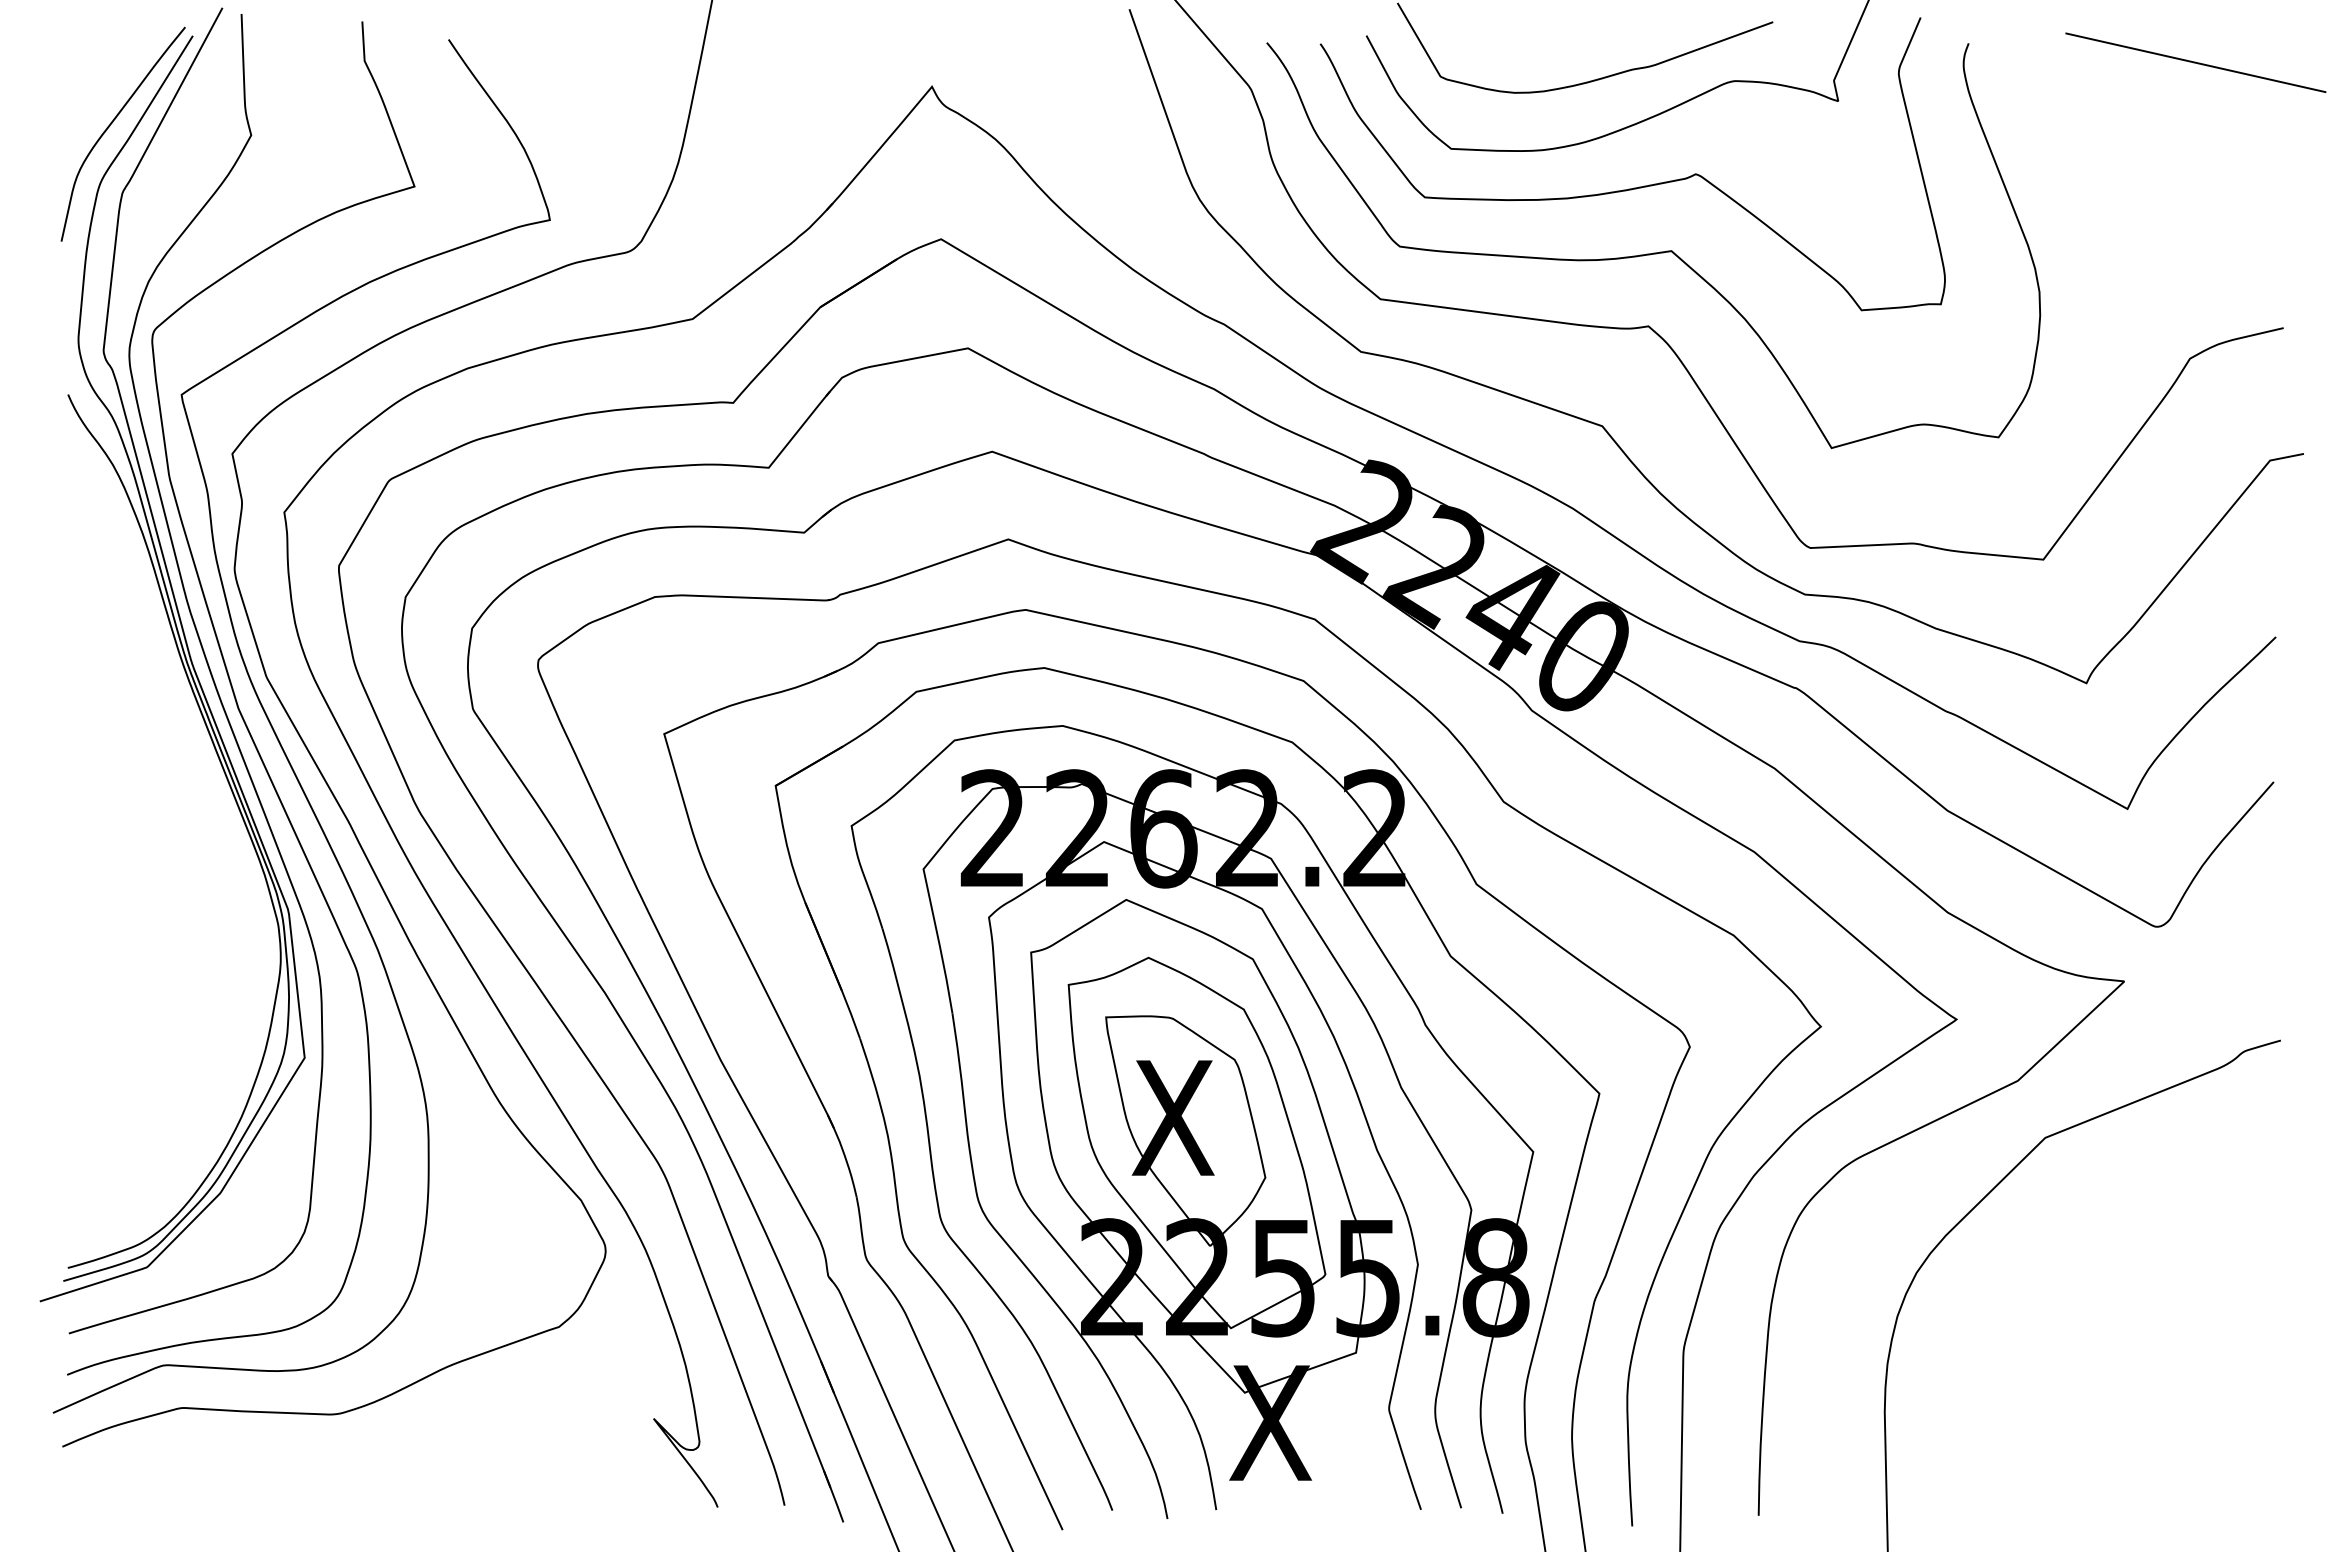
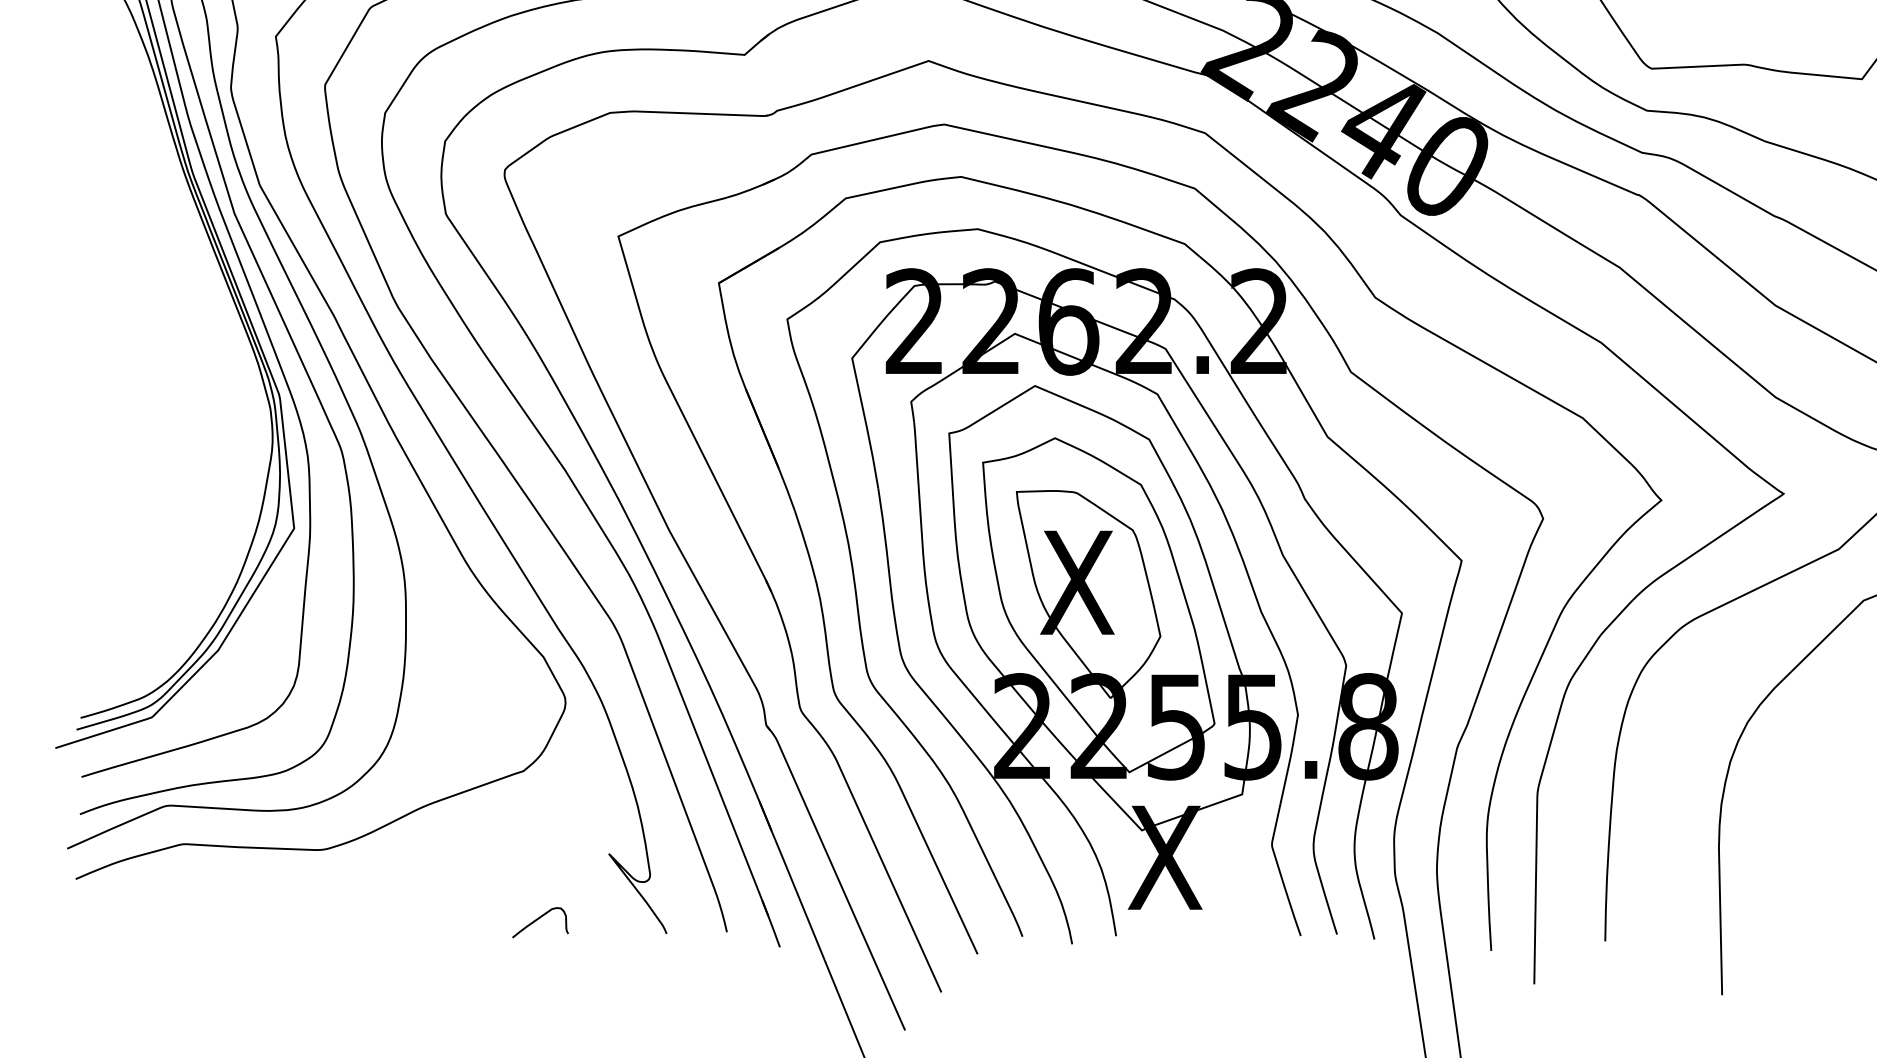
curve: (575, 1491) -> (538, 919), added

